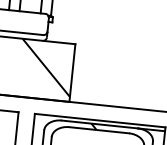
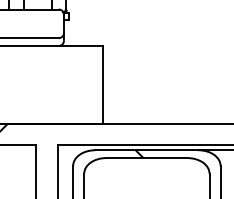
hatch: (46, 67) -> (67, 81), removed

